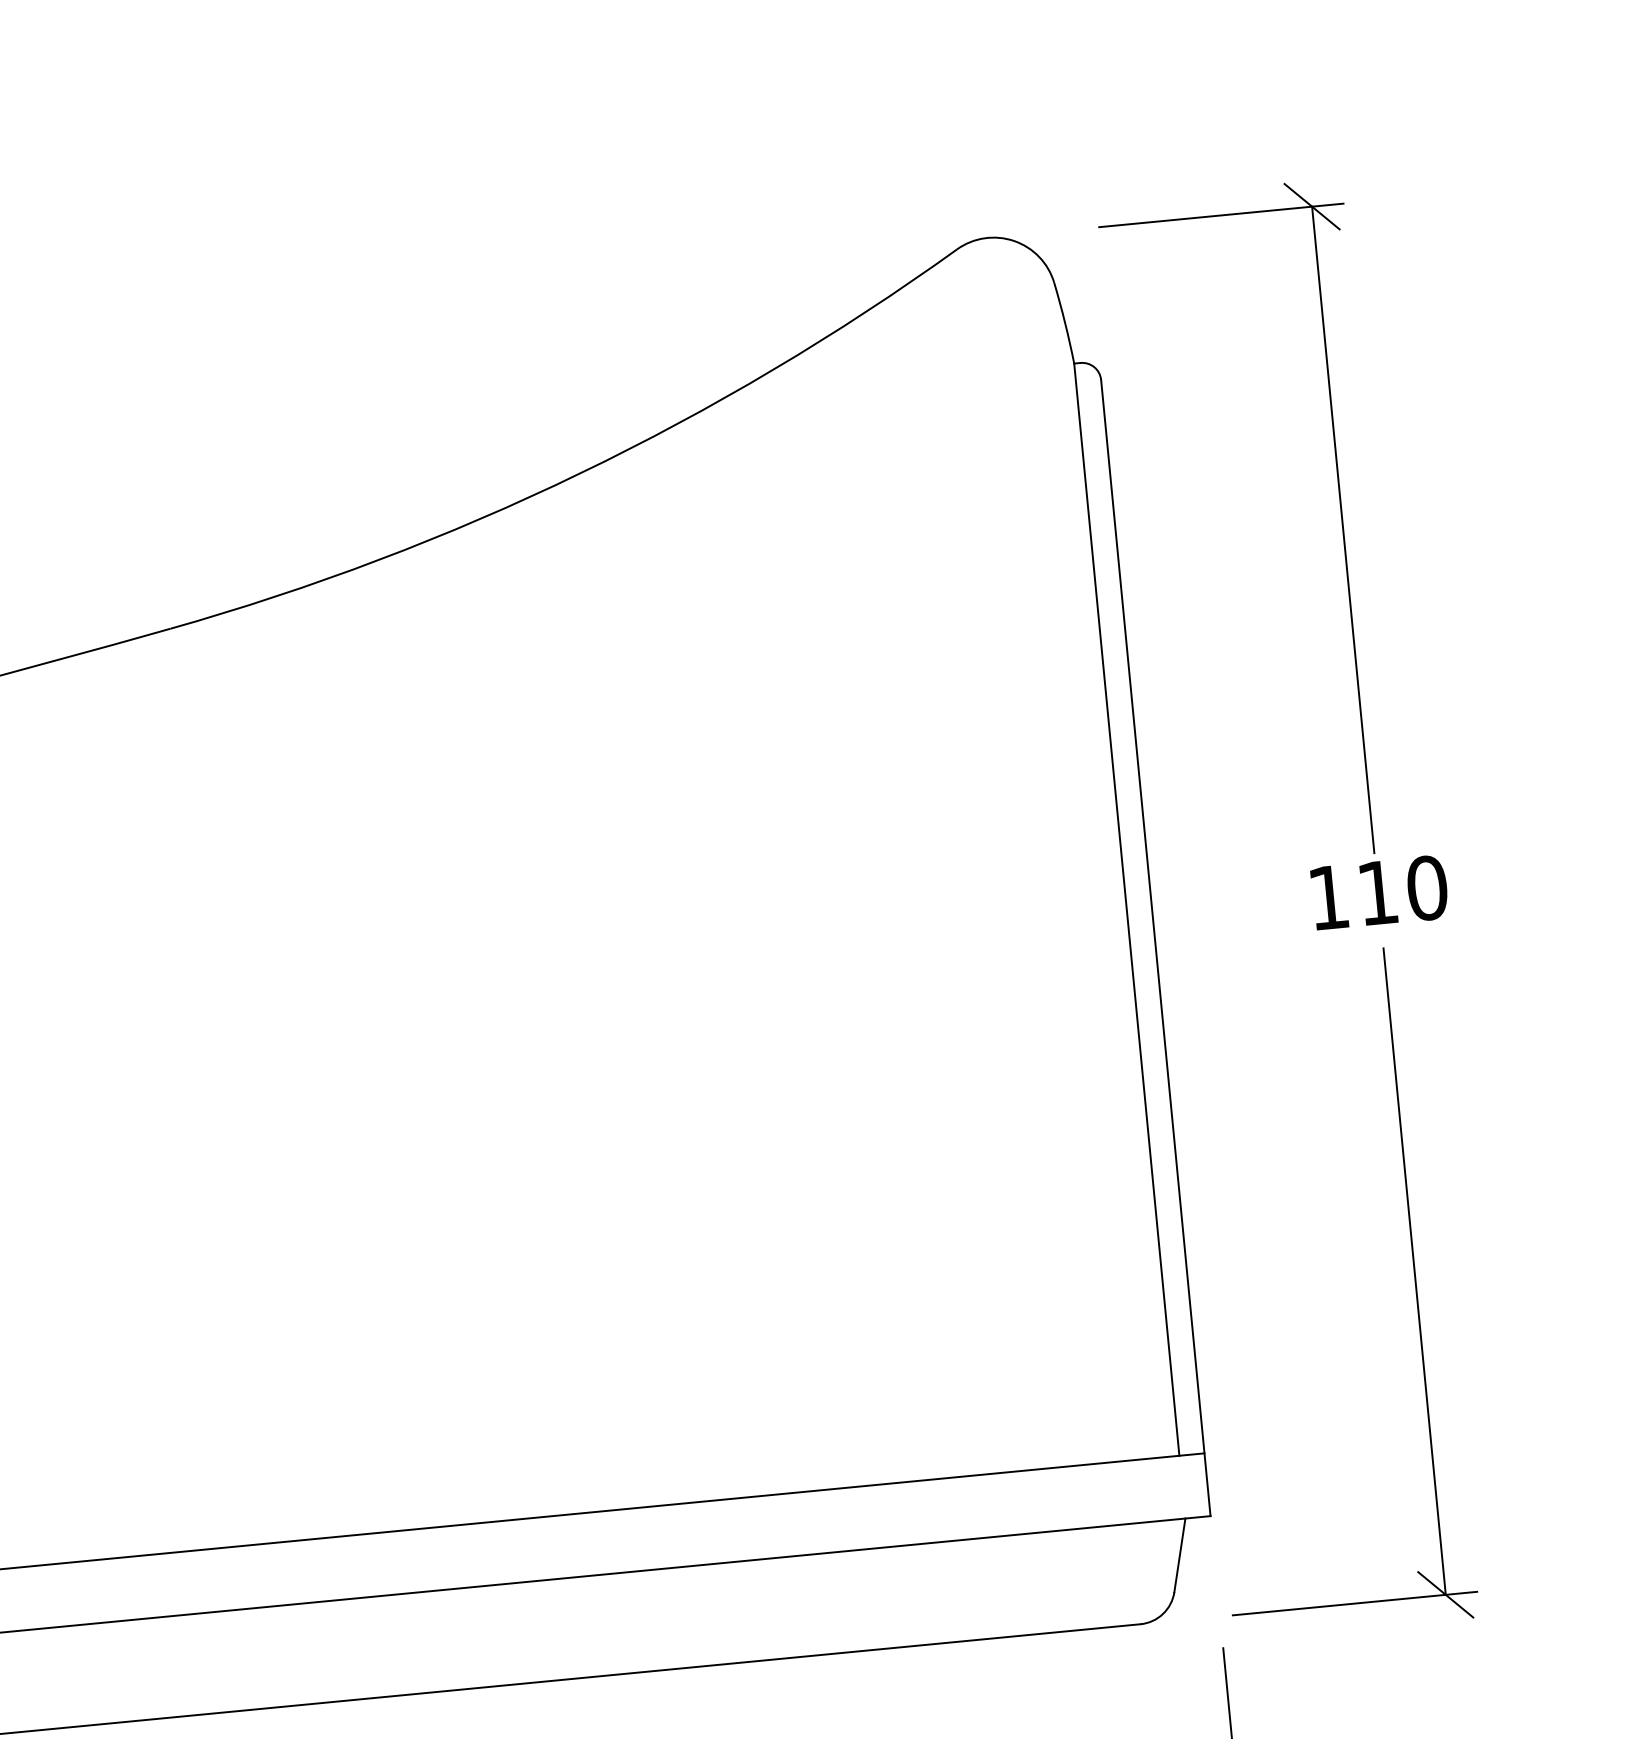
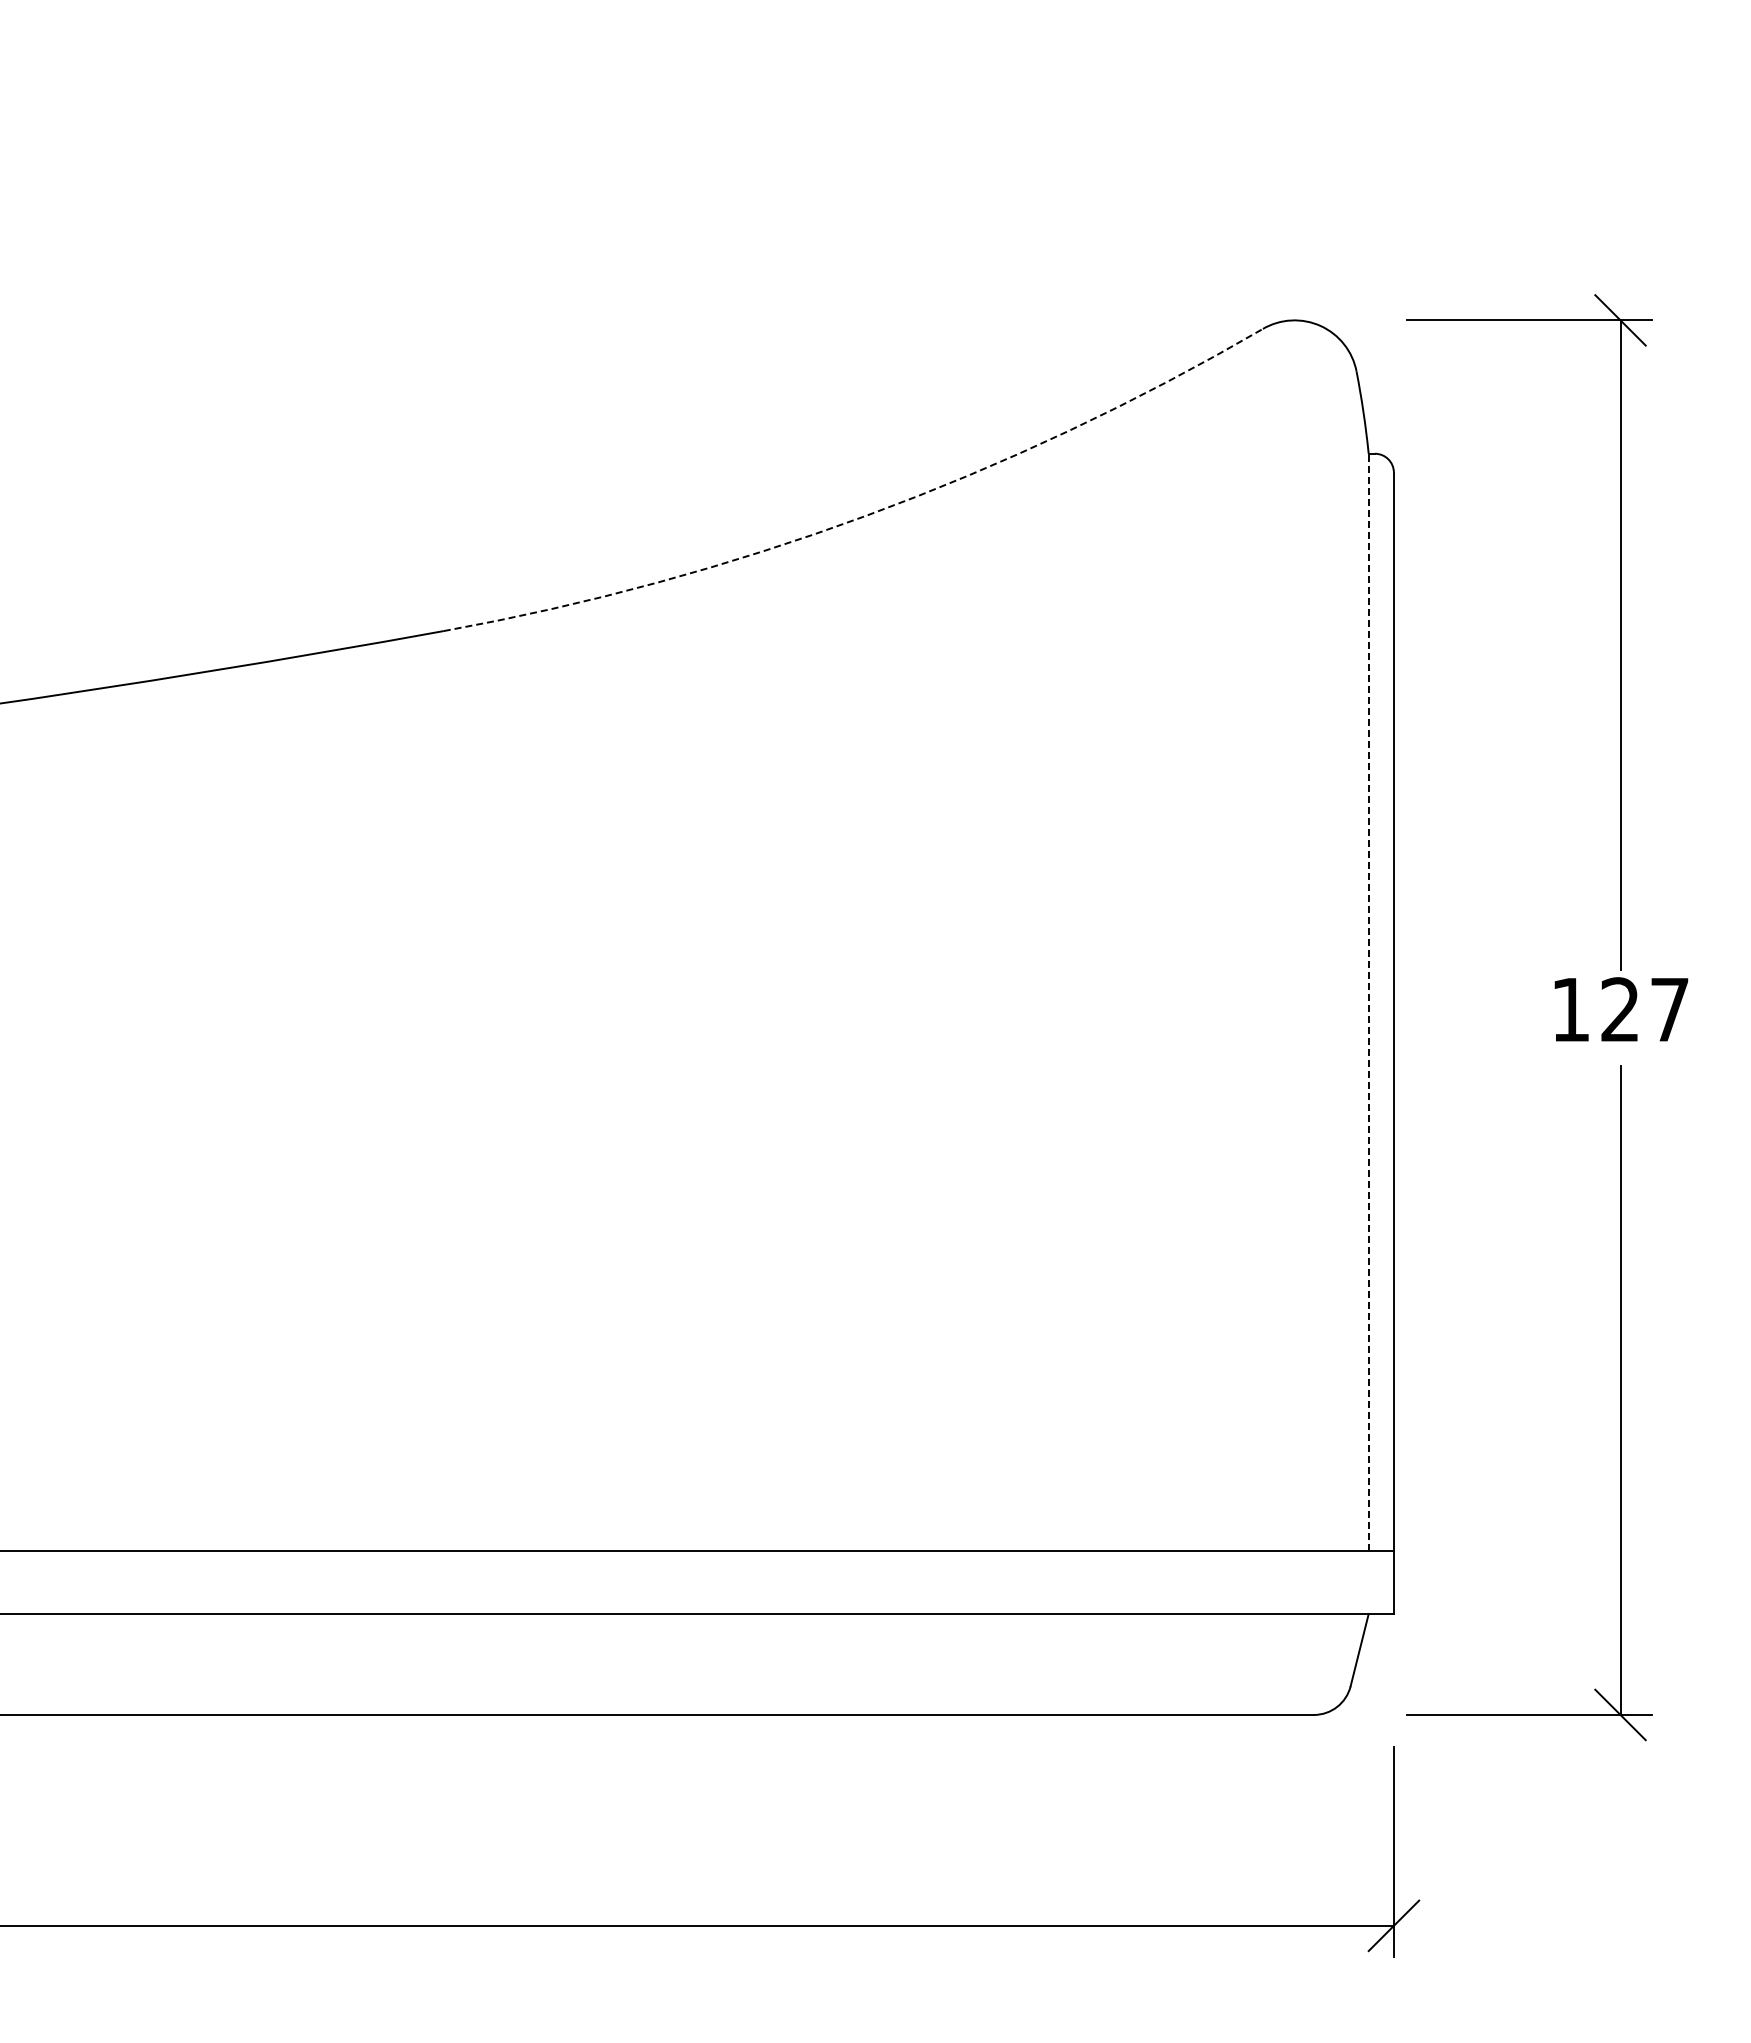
arc: (580, 473) -> (866, 515), solid -> dashed
text: (1403, 890) -> (1645, 1009), 110 -> 127
line: (1126, 909) -> (1368, 1002), solid -> dashed

